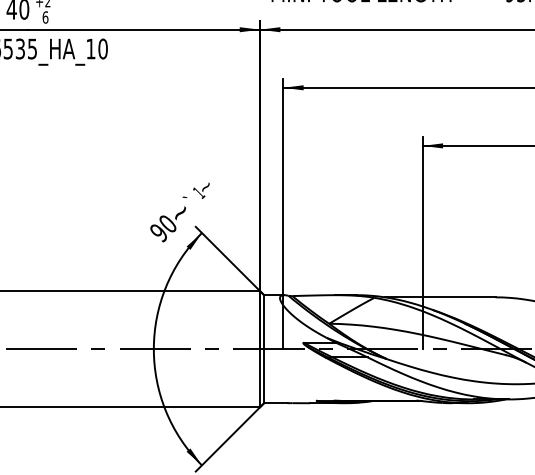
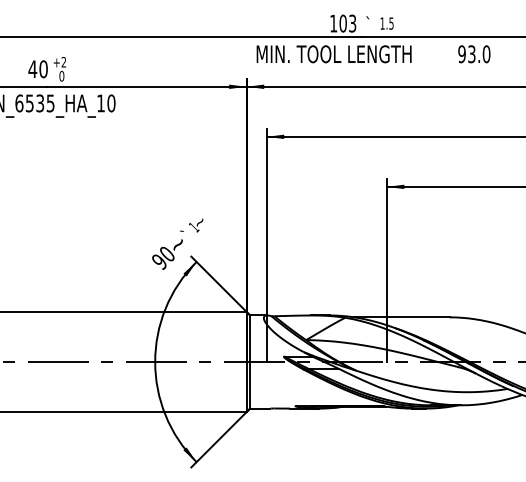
text: (45, 17) -> (61, 76), 6 -> 0

